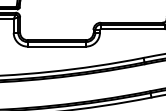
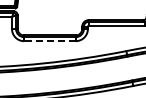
line: (56, 46) -> (49, 41), solid -> dashed

